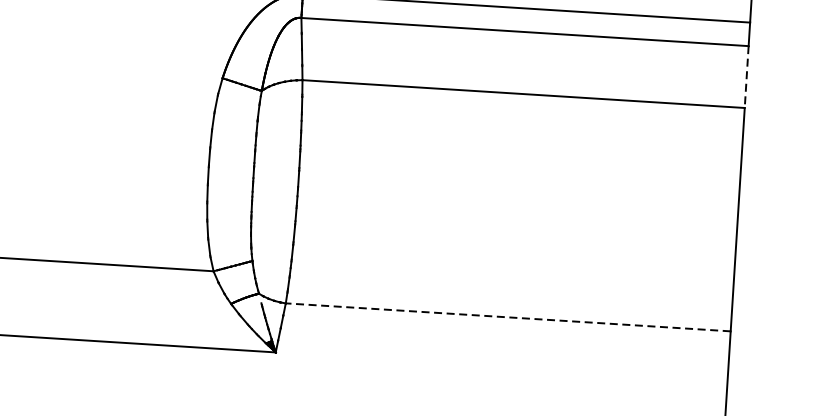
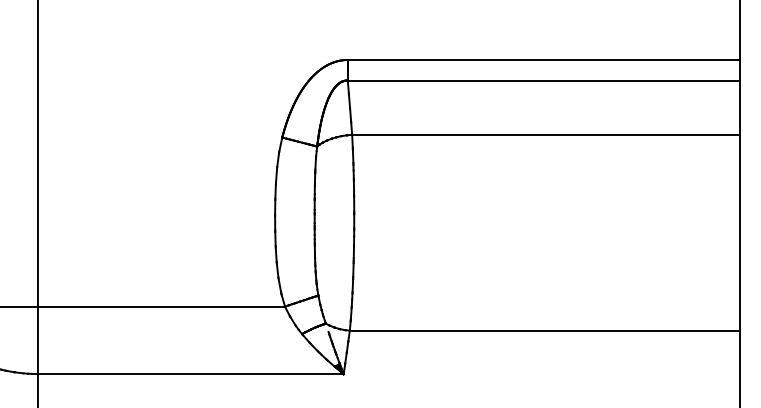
line: (746, 77) -> (739, 108), dashed -> solid
line: (507, 317) -> (544, 330), dashed -> solid

